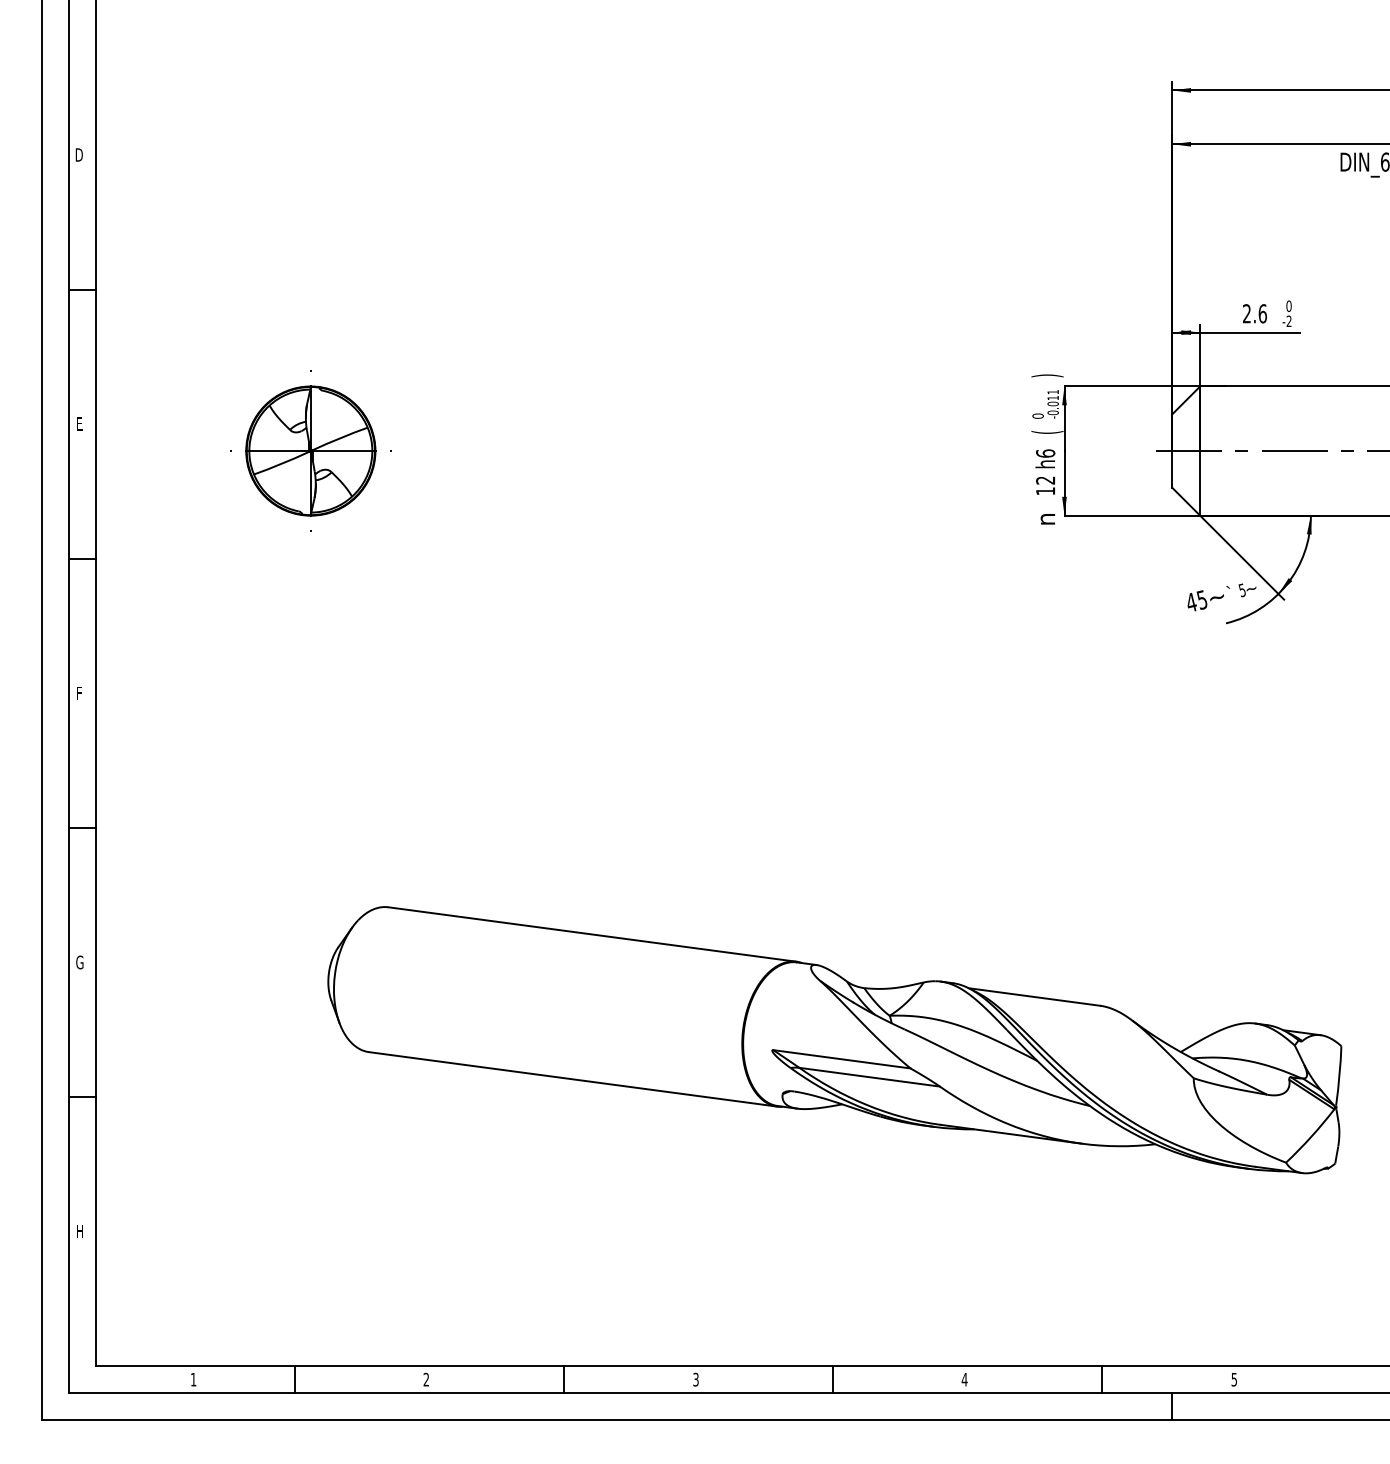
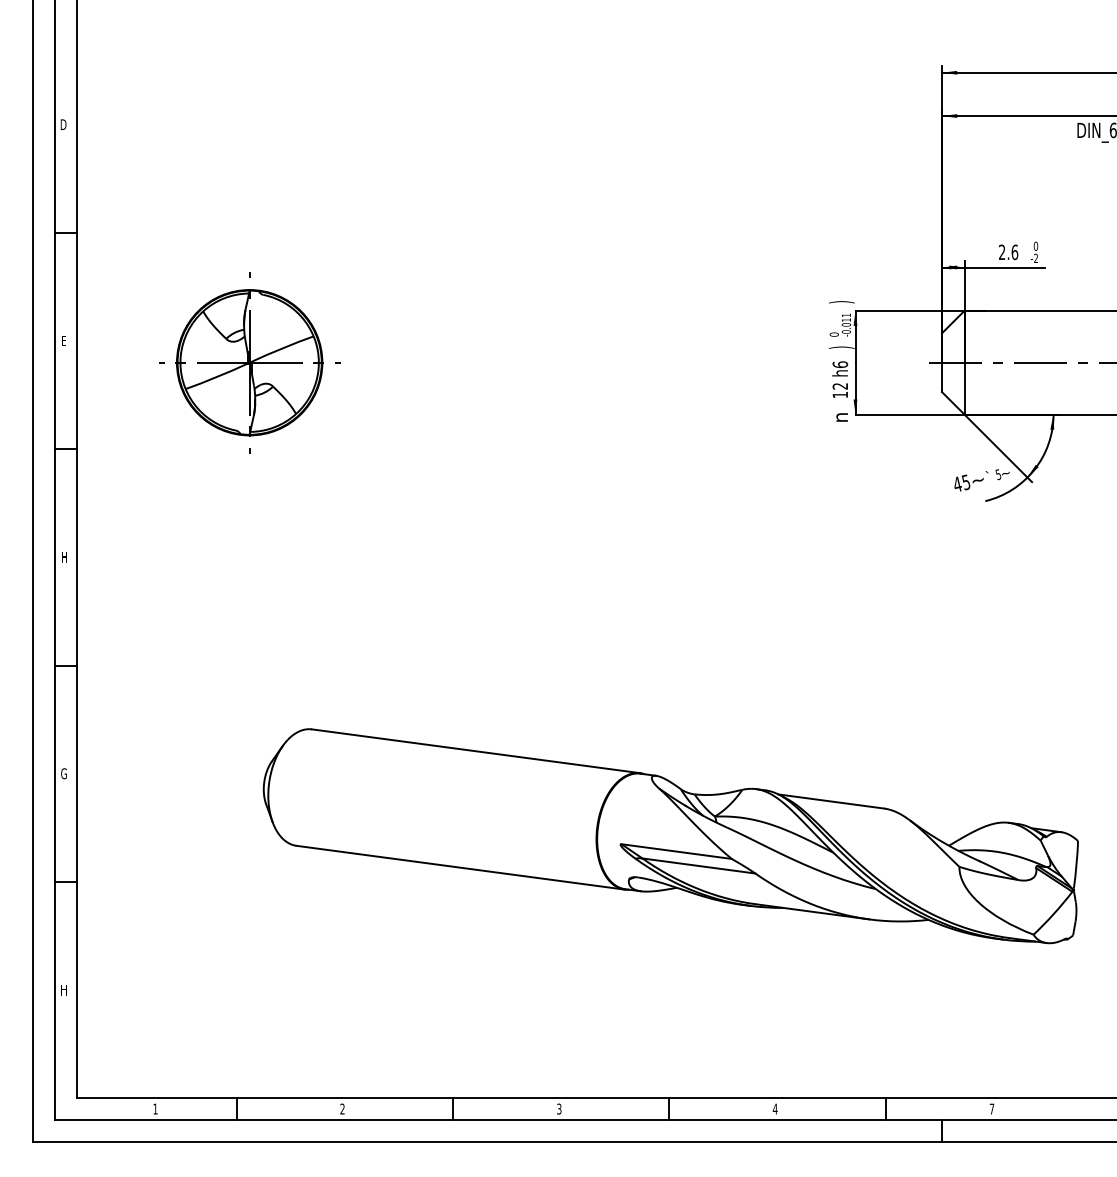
text: (1047, 432) -> (841, 347), ( -> )
part: (310, 450) -> (249, 362), size x1.4
text: (80, 693) -> (64, 557), F -> H
text: (1233, 1379) -> (991, 1108), 5 -> 7

